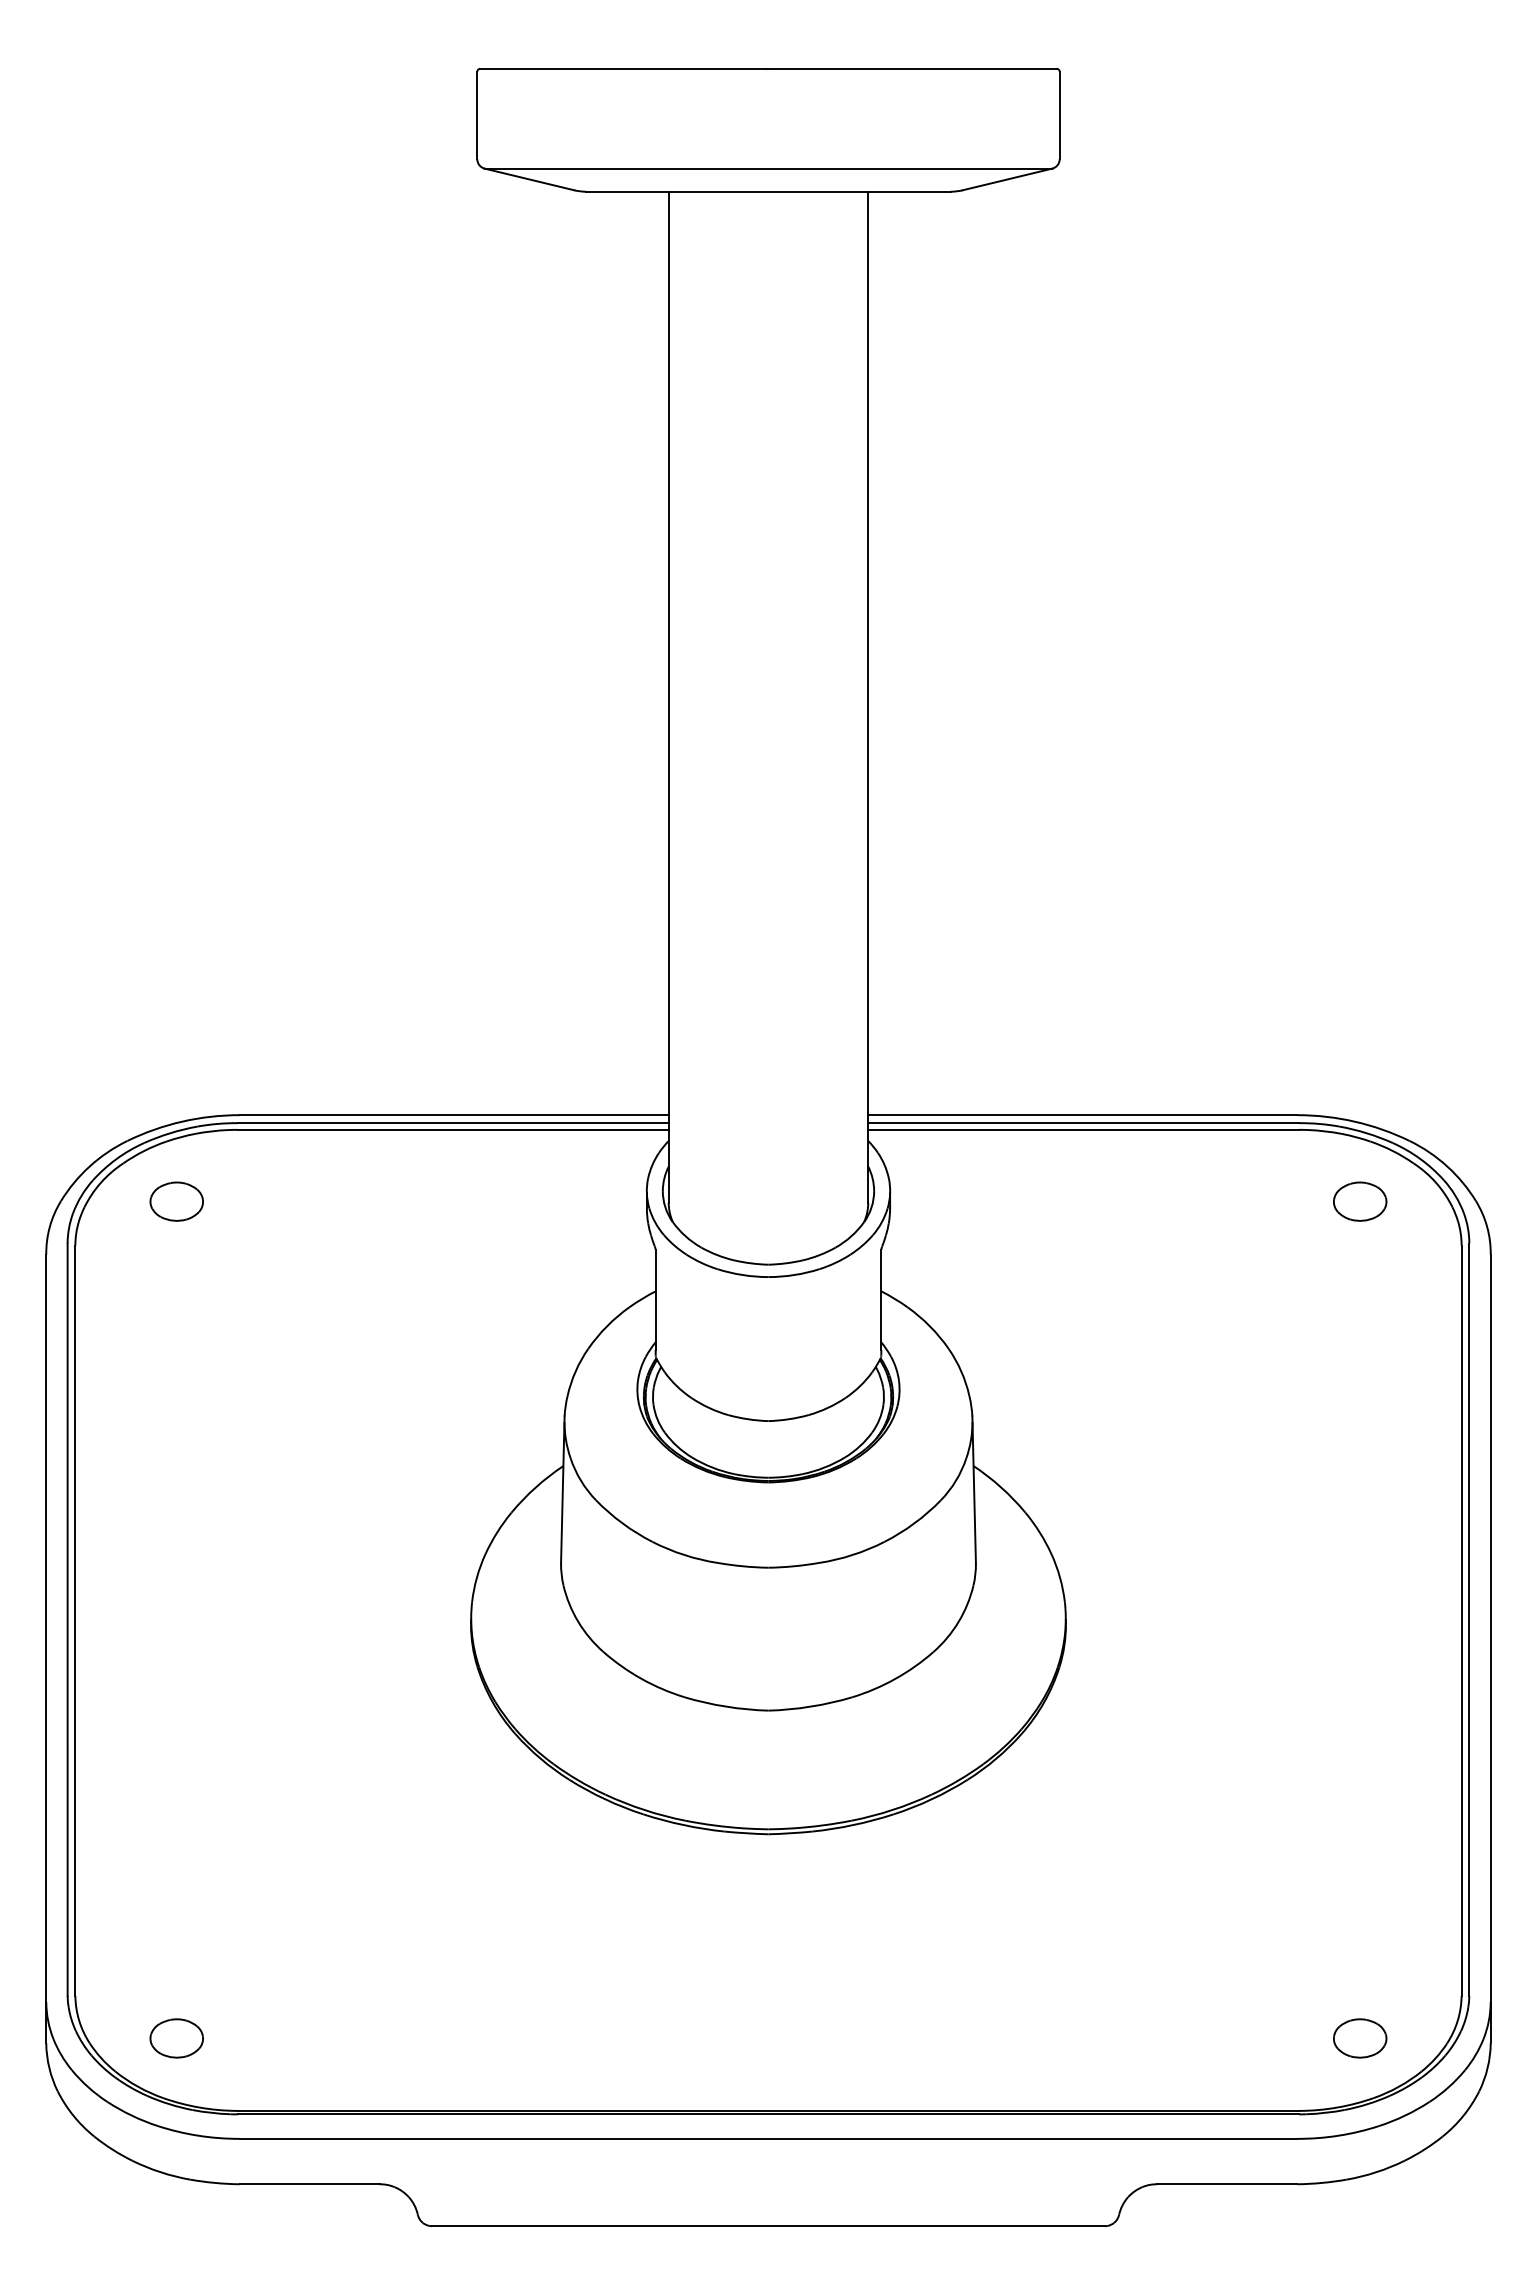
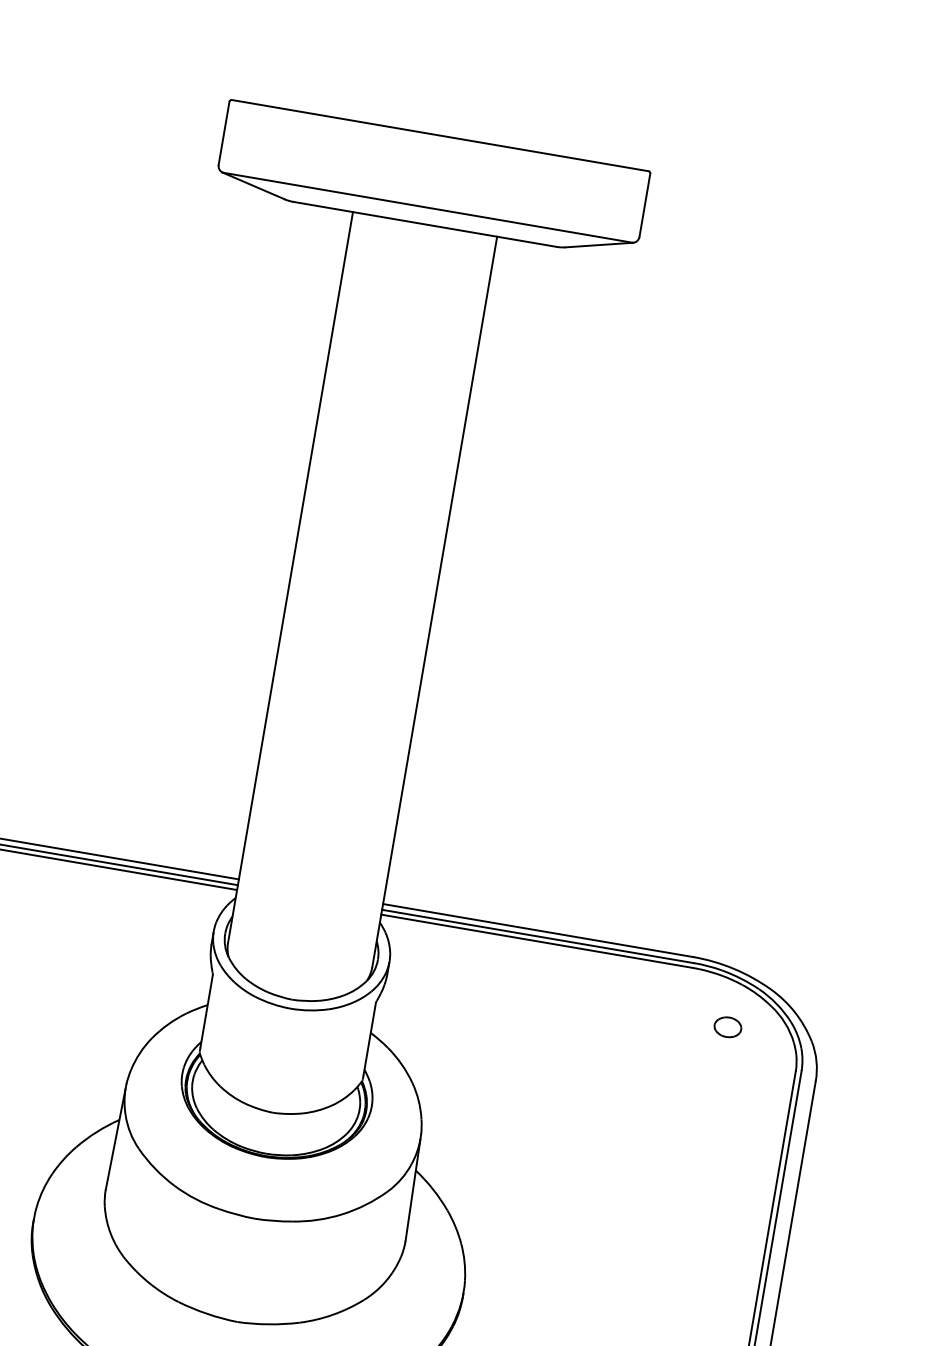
part: (1360, 1201) -> (728, 1027), size x0.7

